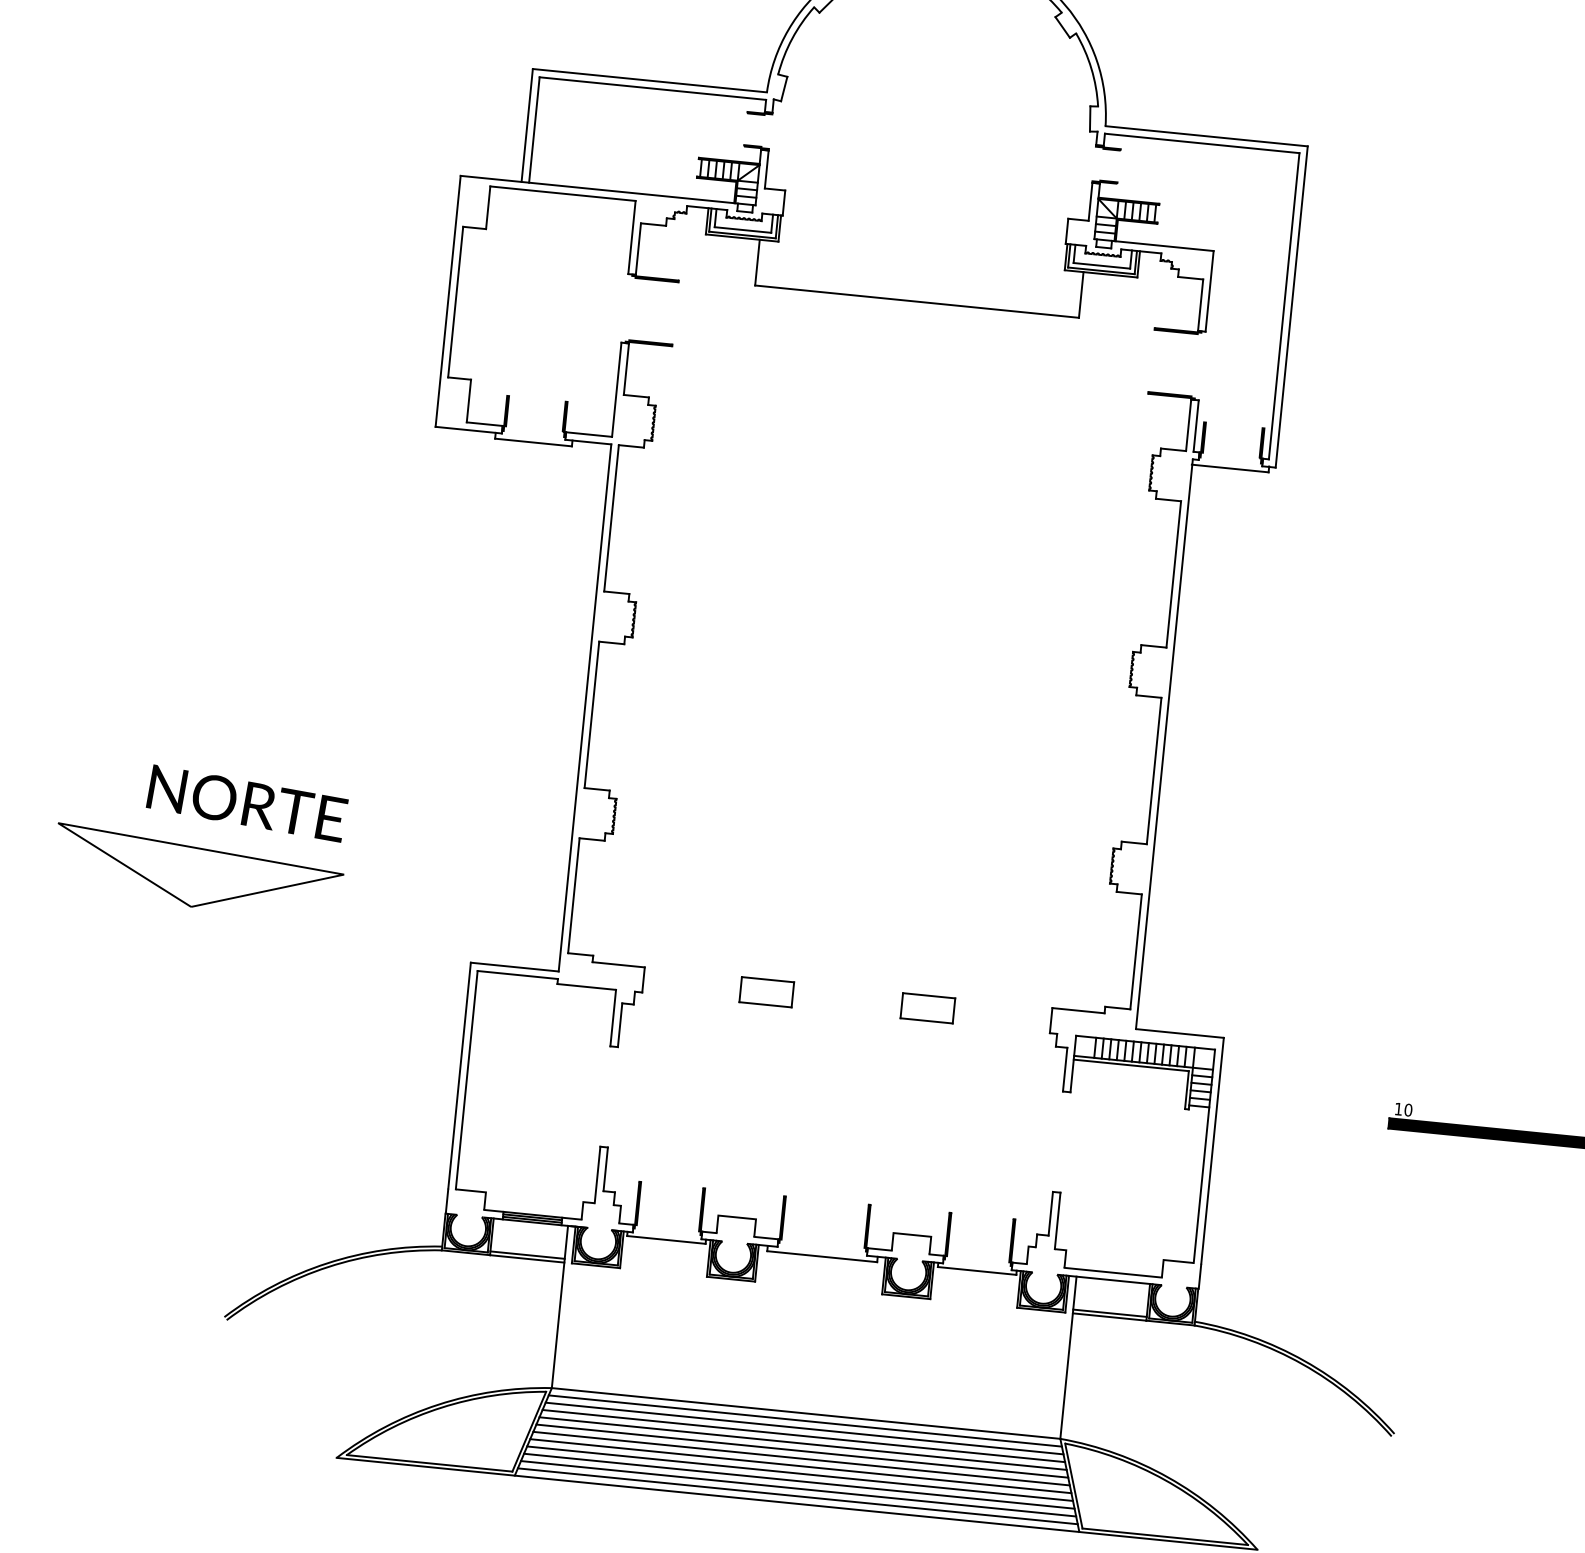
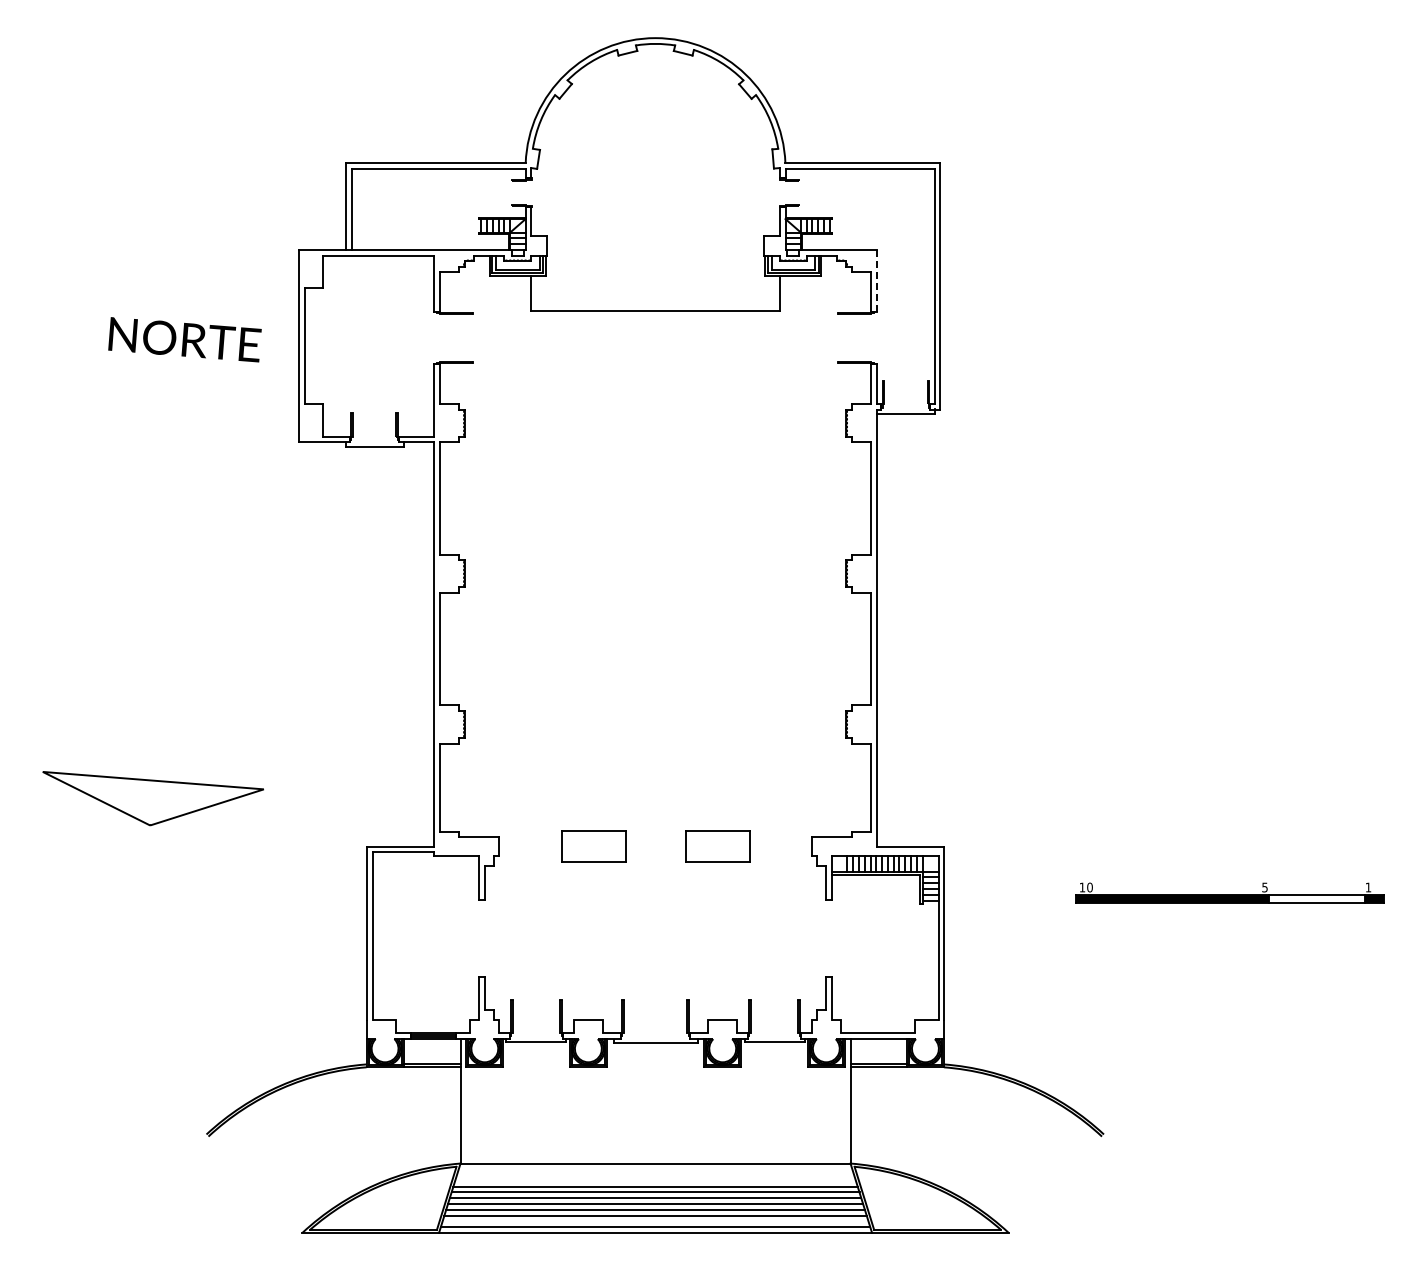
line: (1209, 290) -> (876, 280), solid -> dashed
text: (246, 803) -> (184, 339), moved
part: (766, 992) -> (593, 846), size x1.6
part: (926, 1008) -> (716, 846), size x1.6
line: (805, 1421) -> (655, 1169), removed
line: (804, 1429) -> (655, 1175), removed
line: (803, 1435) -> (655, 1180), removed
line: (798, 1489) -> (655, 1221), removed

